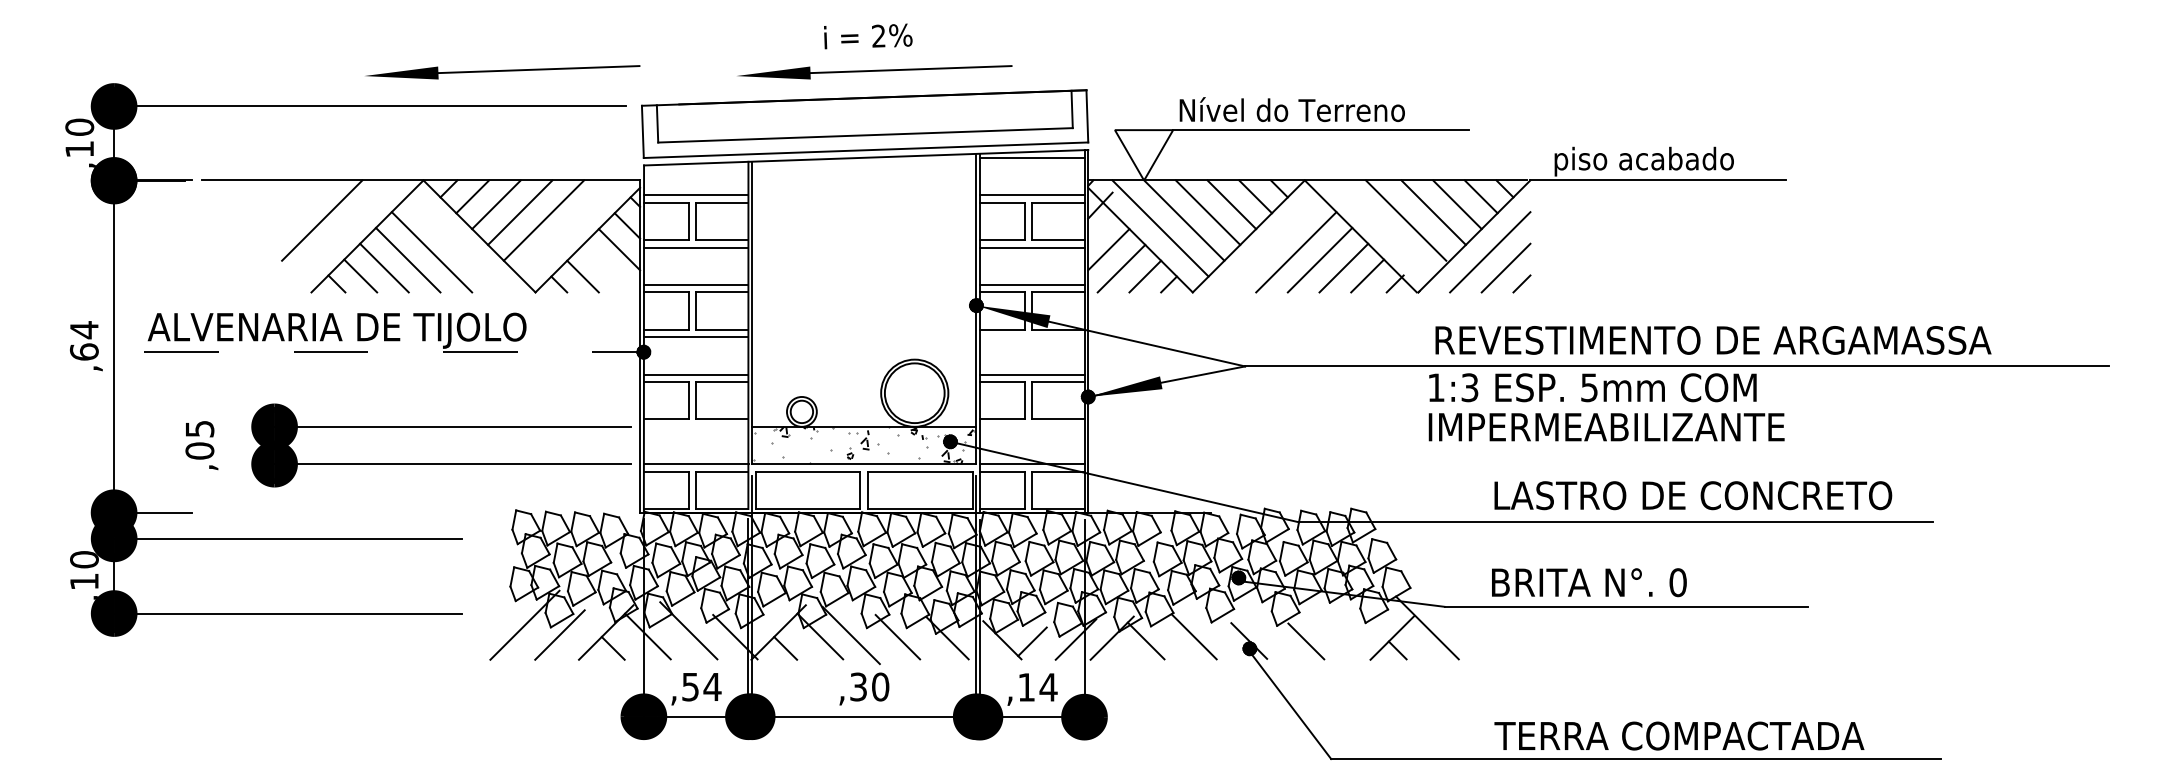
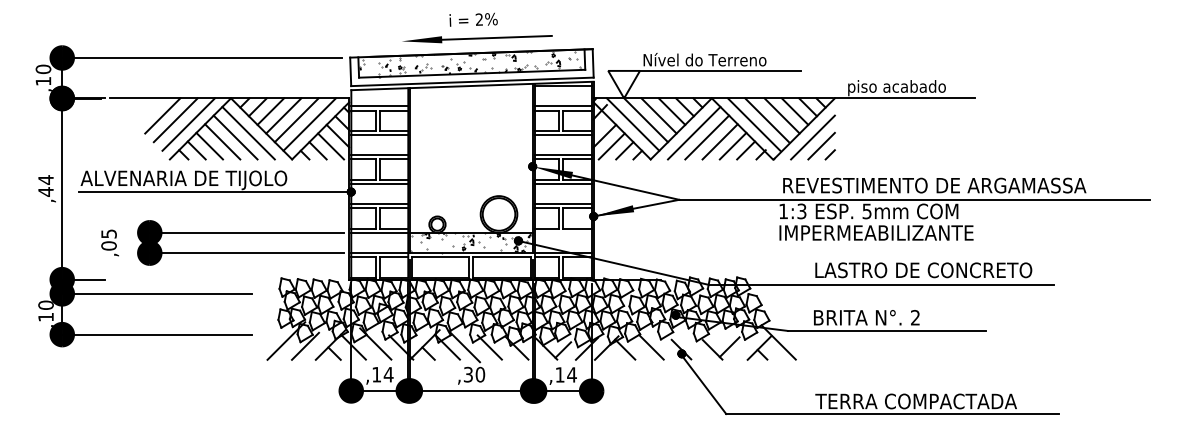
part: (503, 72) -> (274, 39), removed
hatch: (860, 116) -> (469, 63), added
line: (297, 211) -> (162, 115), added
line: (345, 228) -> (188, 124), added
line: (567, 228) -> (309, 124), added
line: (1381, 228) -> (753, 124), added
line: (455, 243) -> (248, 132), added
line: (1271, 243) -> (693, 132), added
line: (607, 268) -> (331, 146), added
line: (1031, 336) -> (562, 183), added
text: (83, 351) -> (45, 191), ,64 -> ,44
line: (395, 353) -> (215, 192), dashed -> solid
line: (695, 426) -> (379, 232), added
text: (1678, 582) -> (915, 317), 0 -> 2
line: (1337, 637) -> (729, 347), added
text: (690, 686) -> (376, 374), ,54 -> ,14

